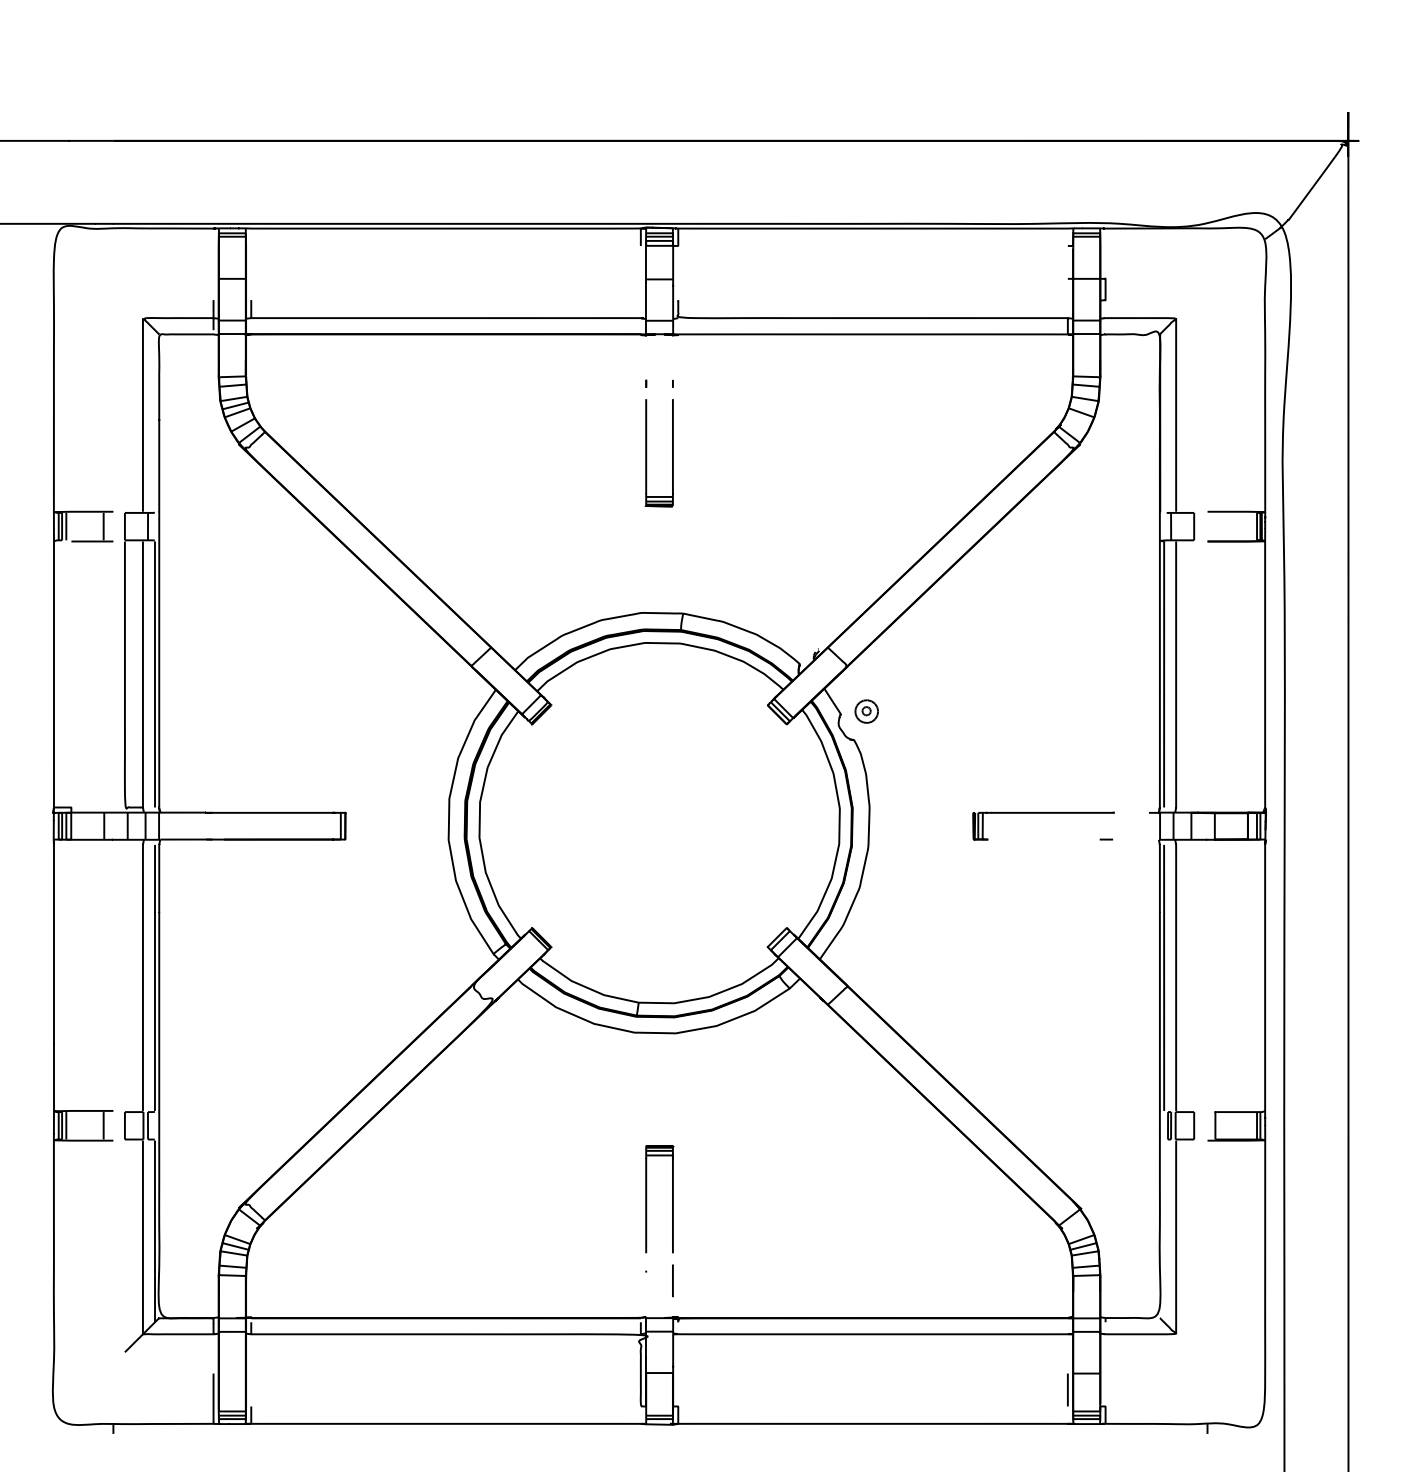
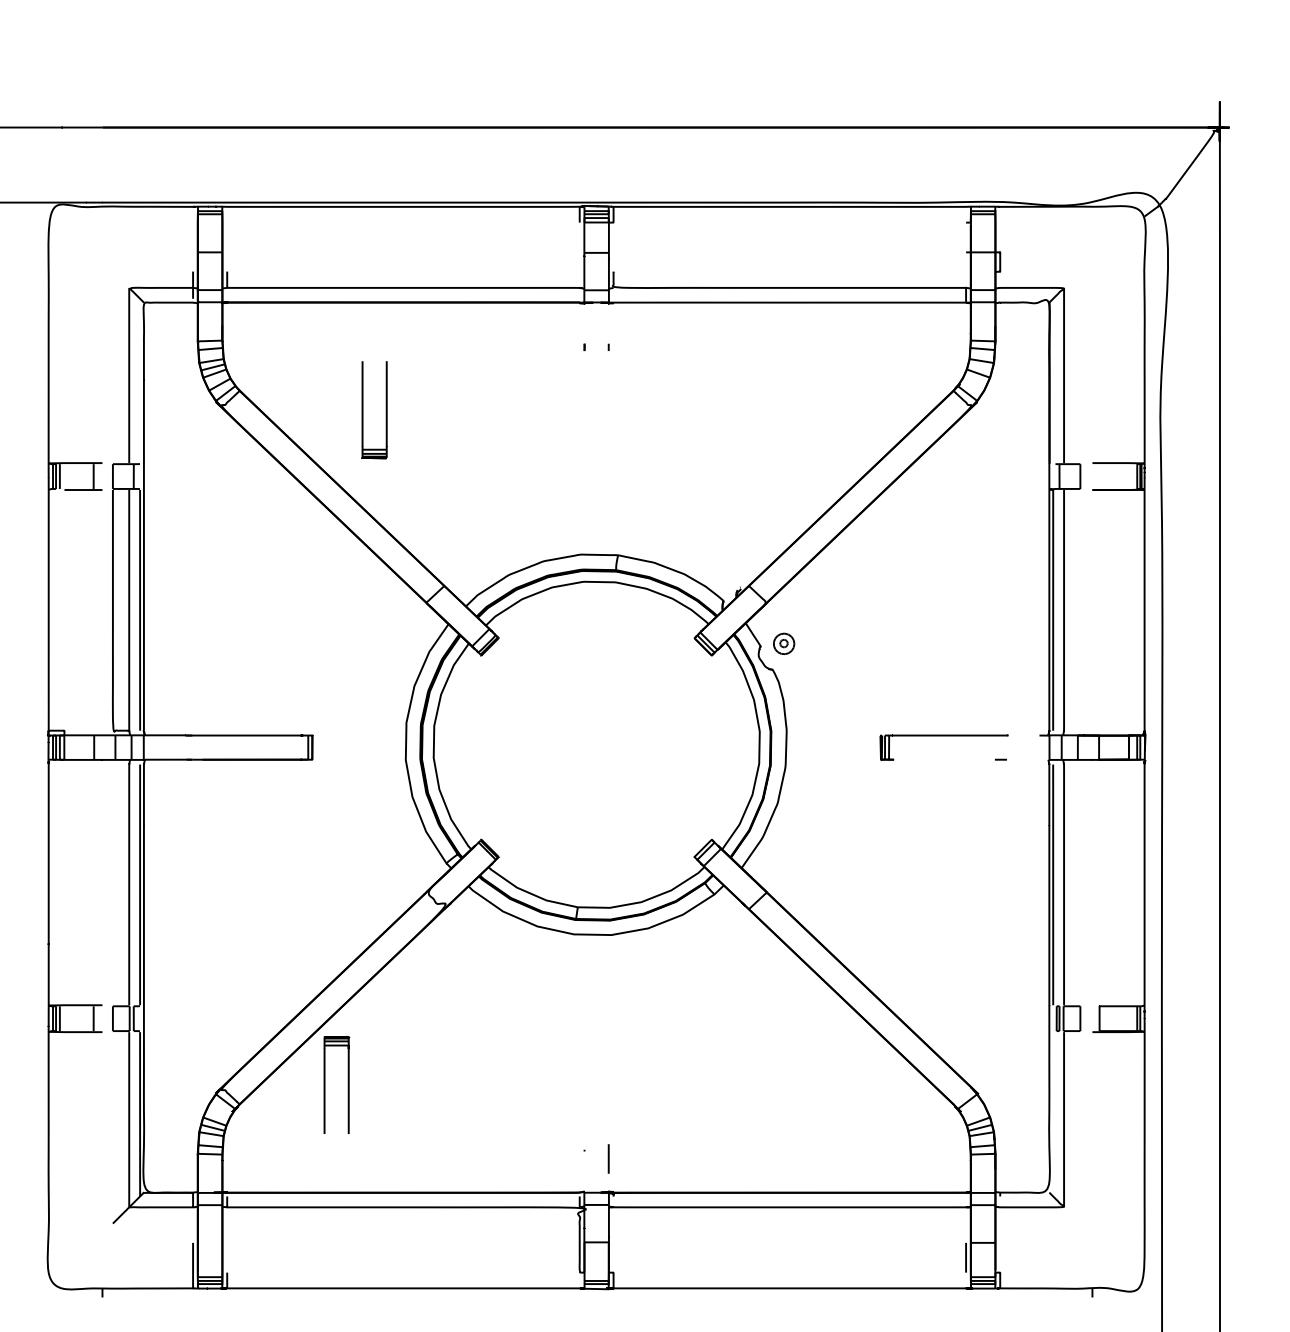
part: (647, 453) -> (363, 410), moved
part: (647, 1198) -> (325, 1084), moved

